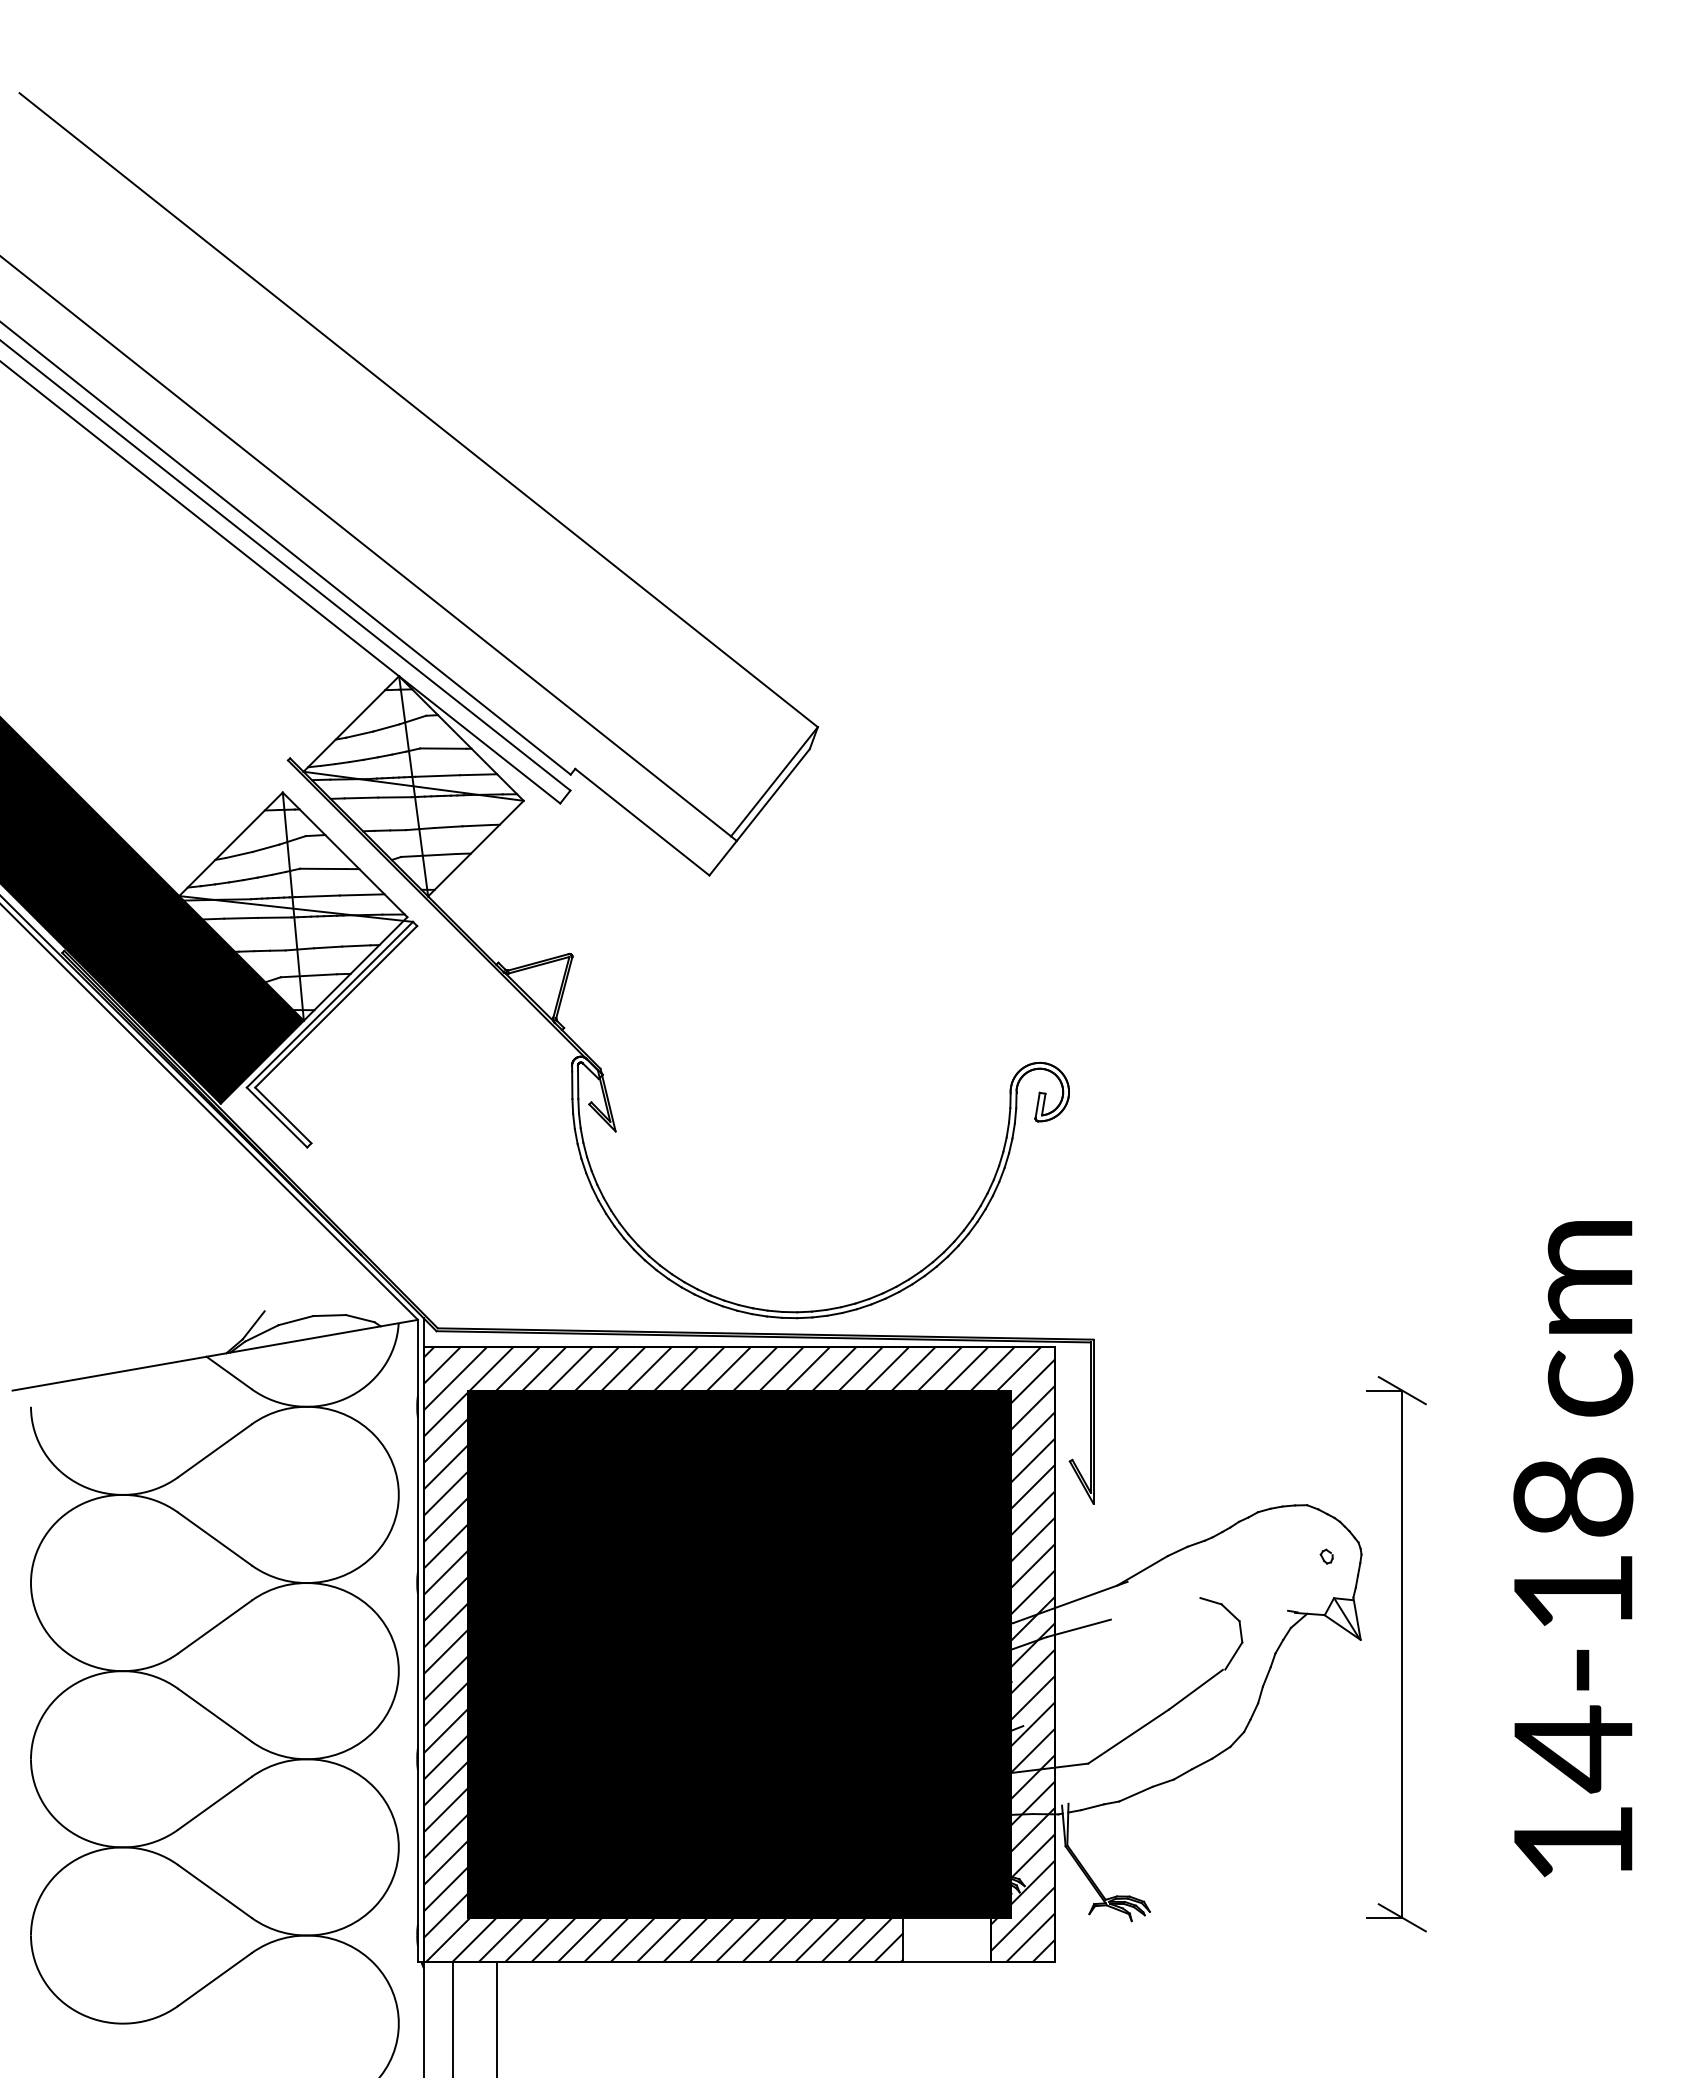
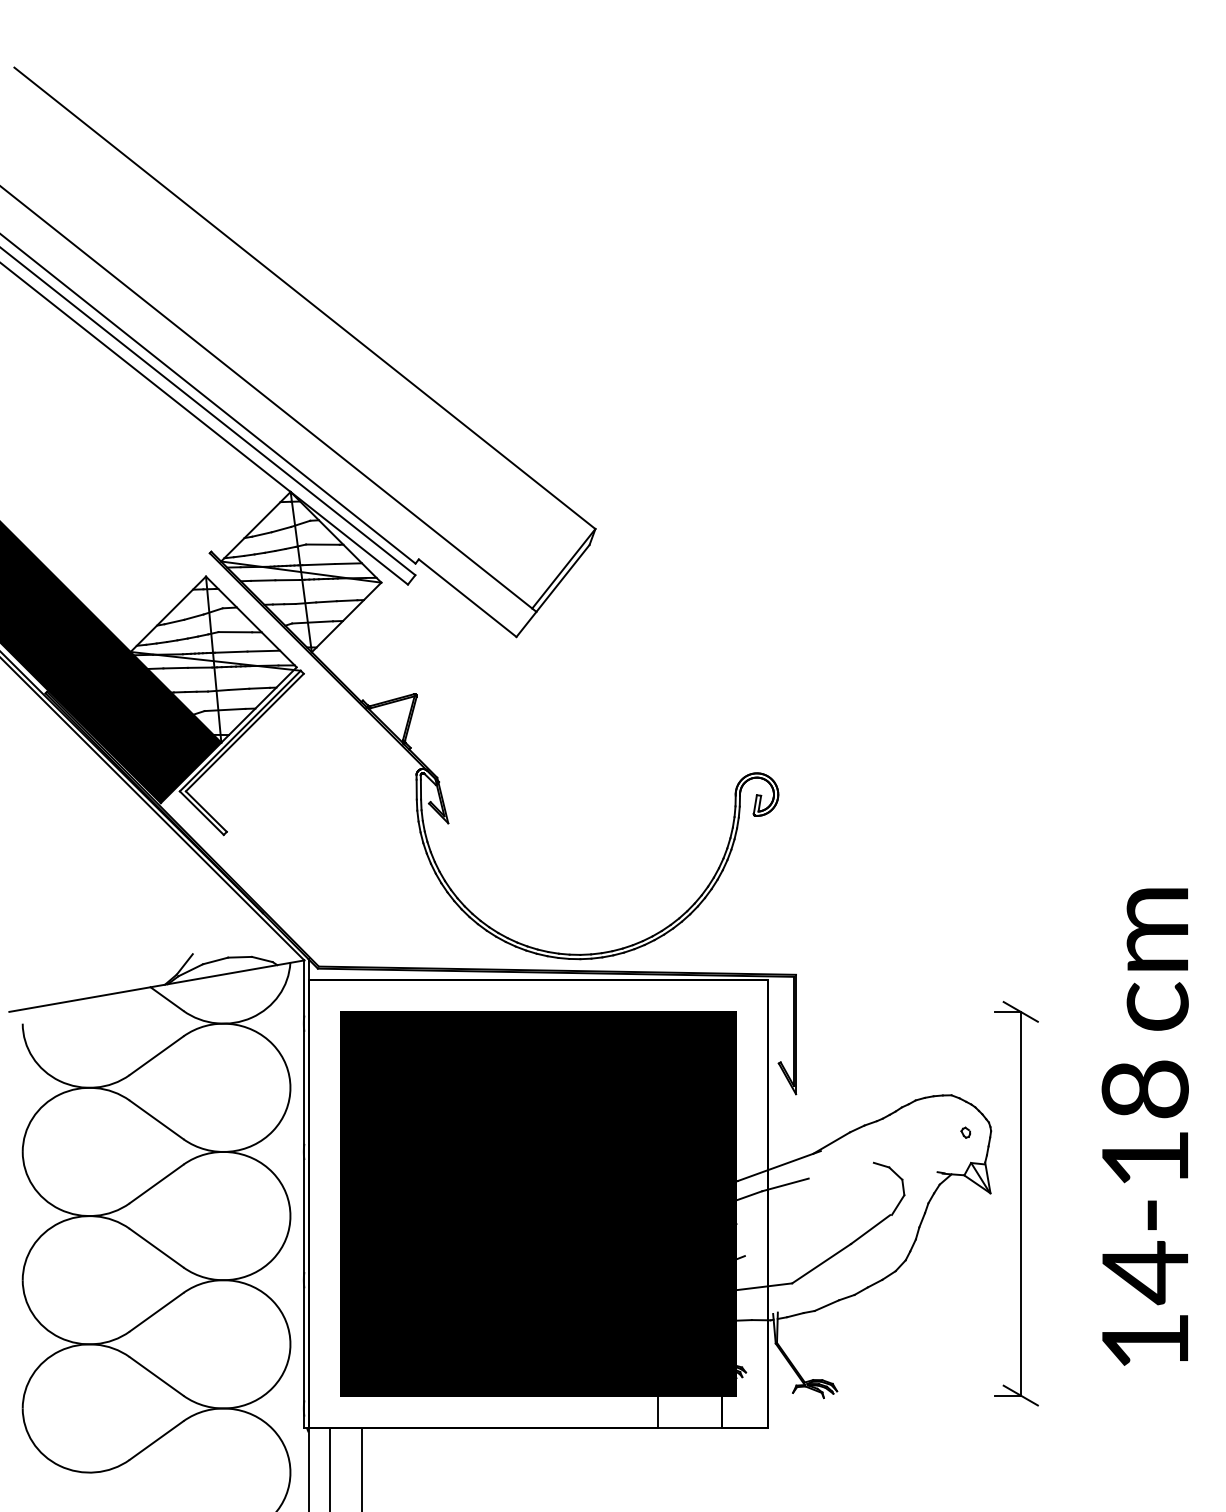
hatch: (739, 1653) -> (538, 1203), removed

